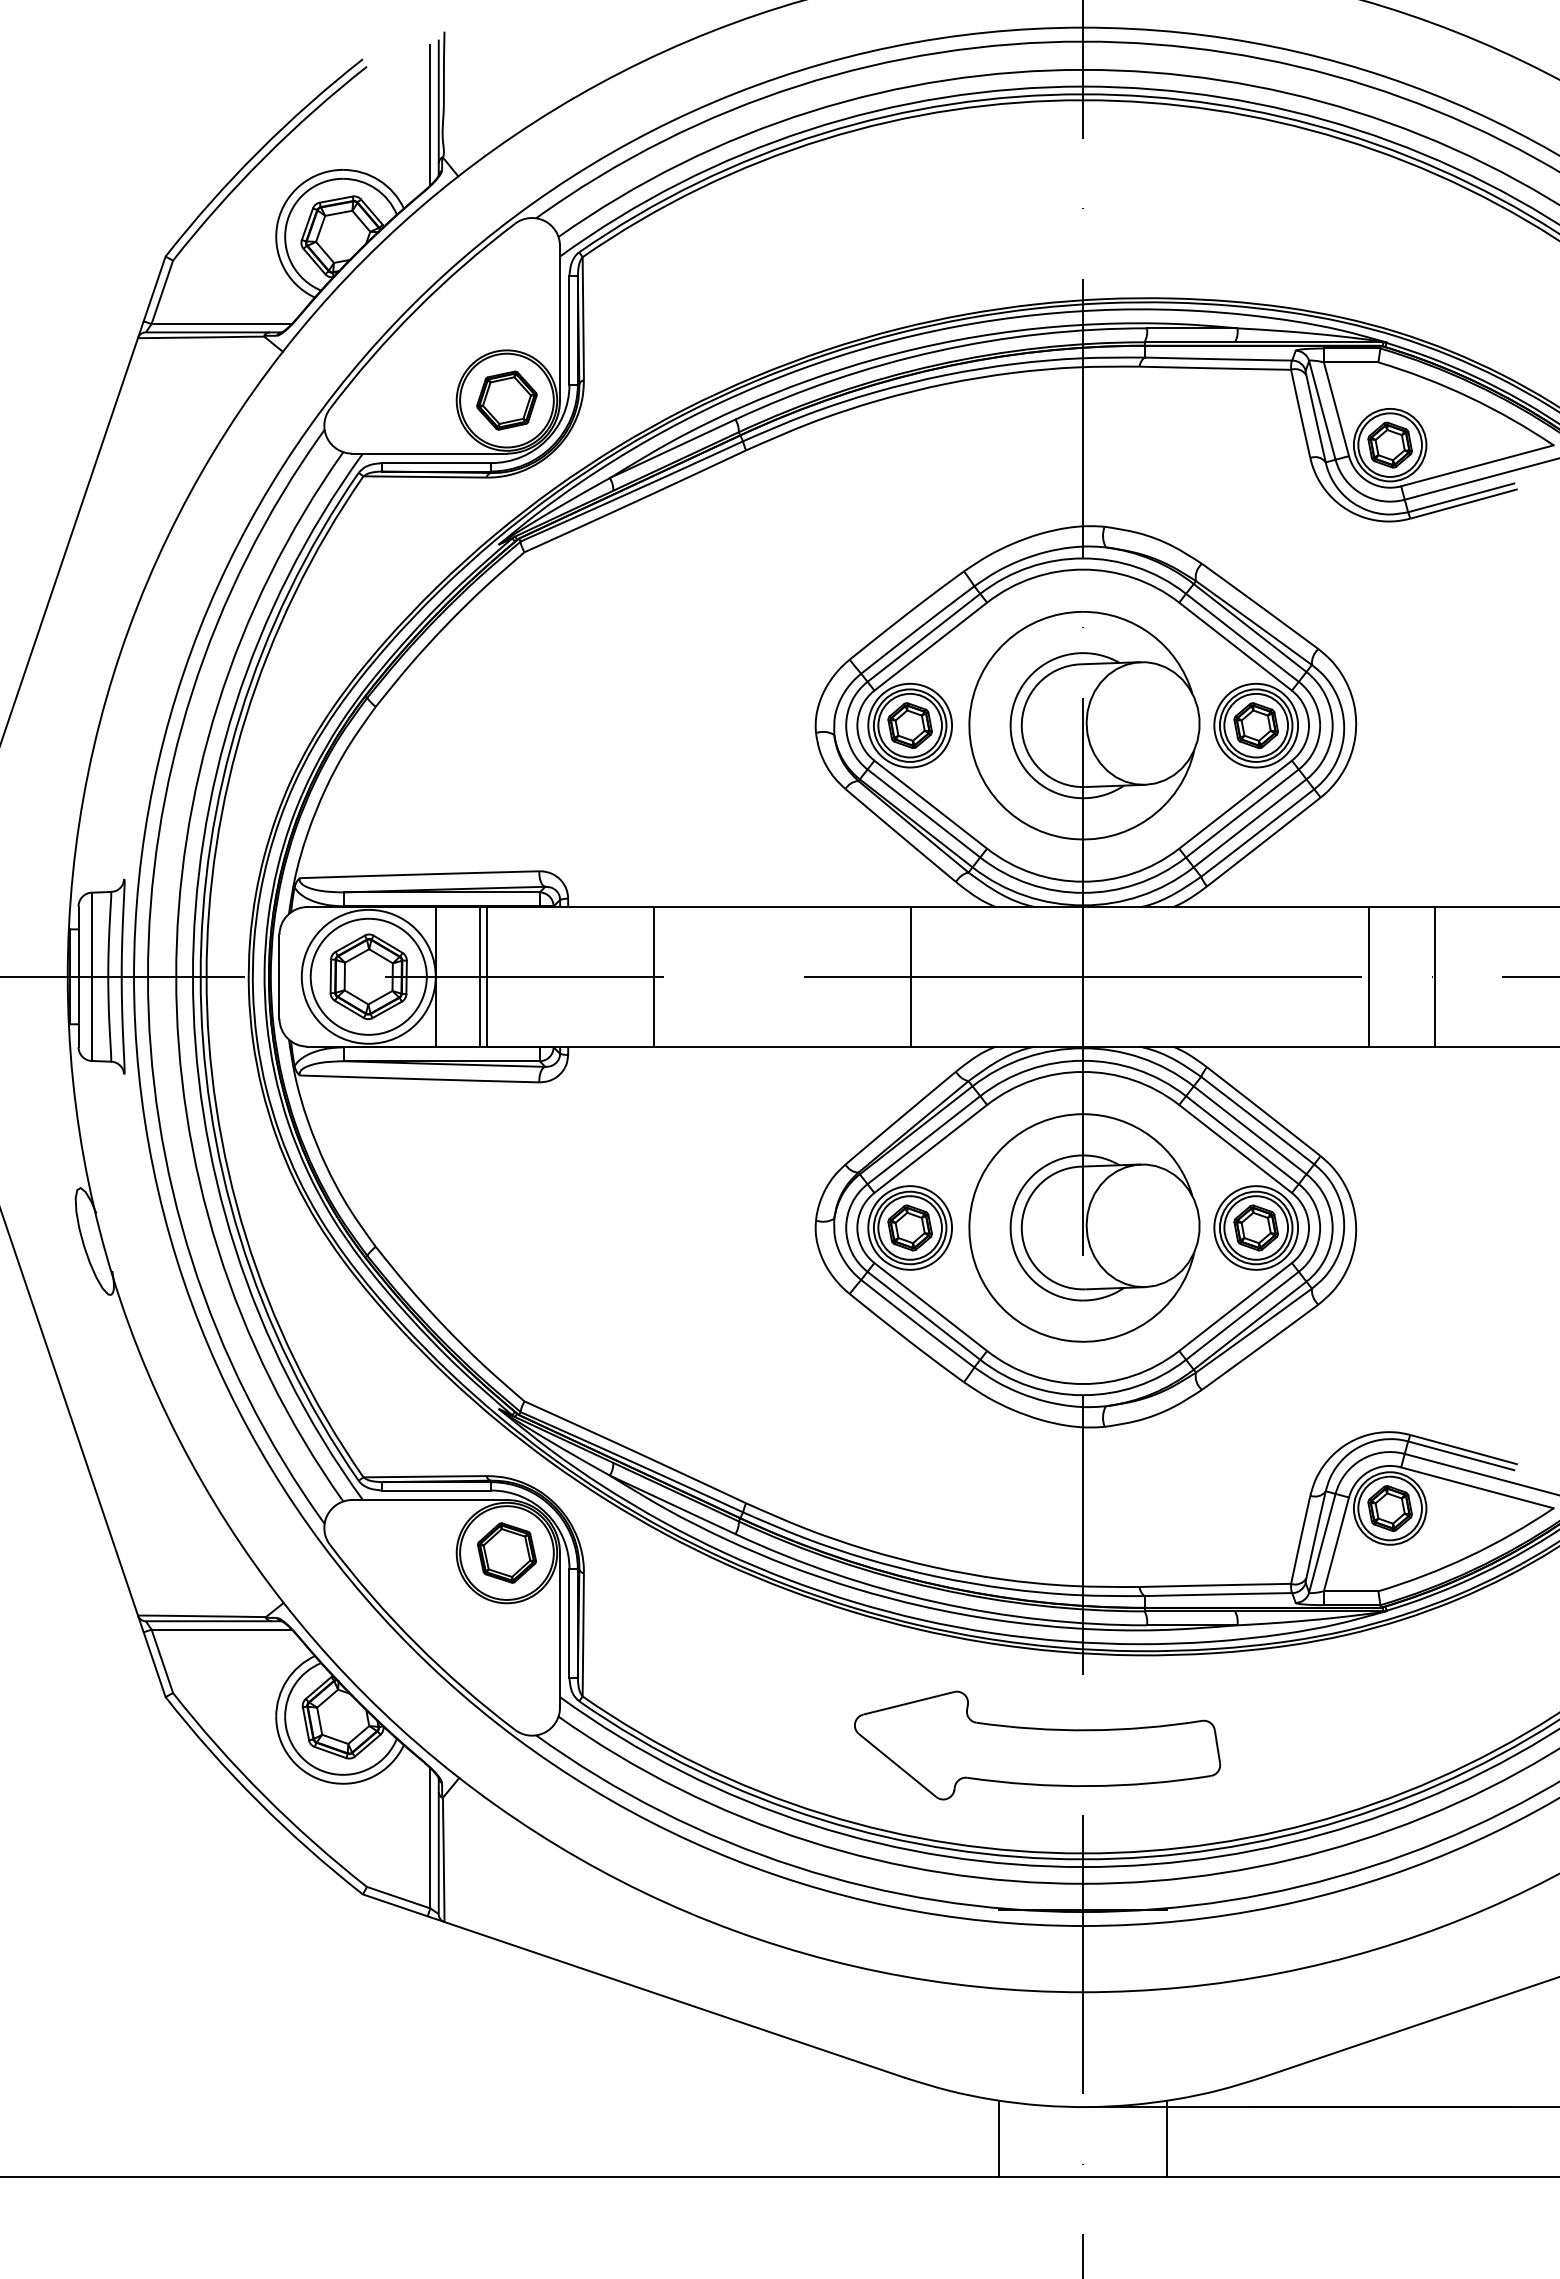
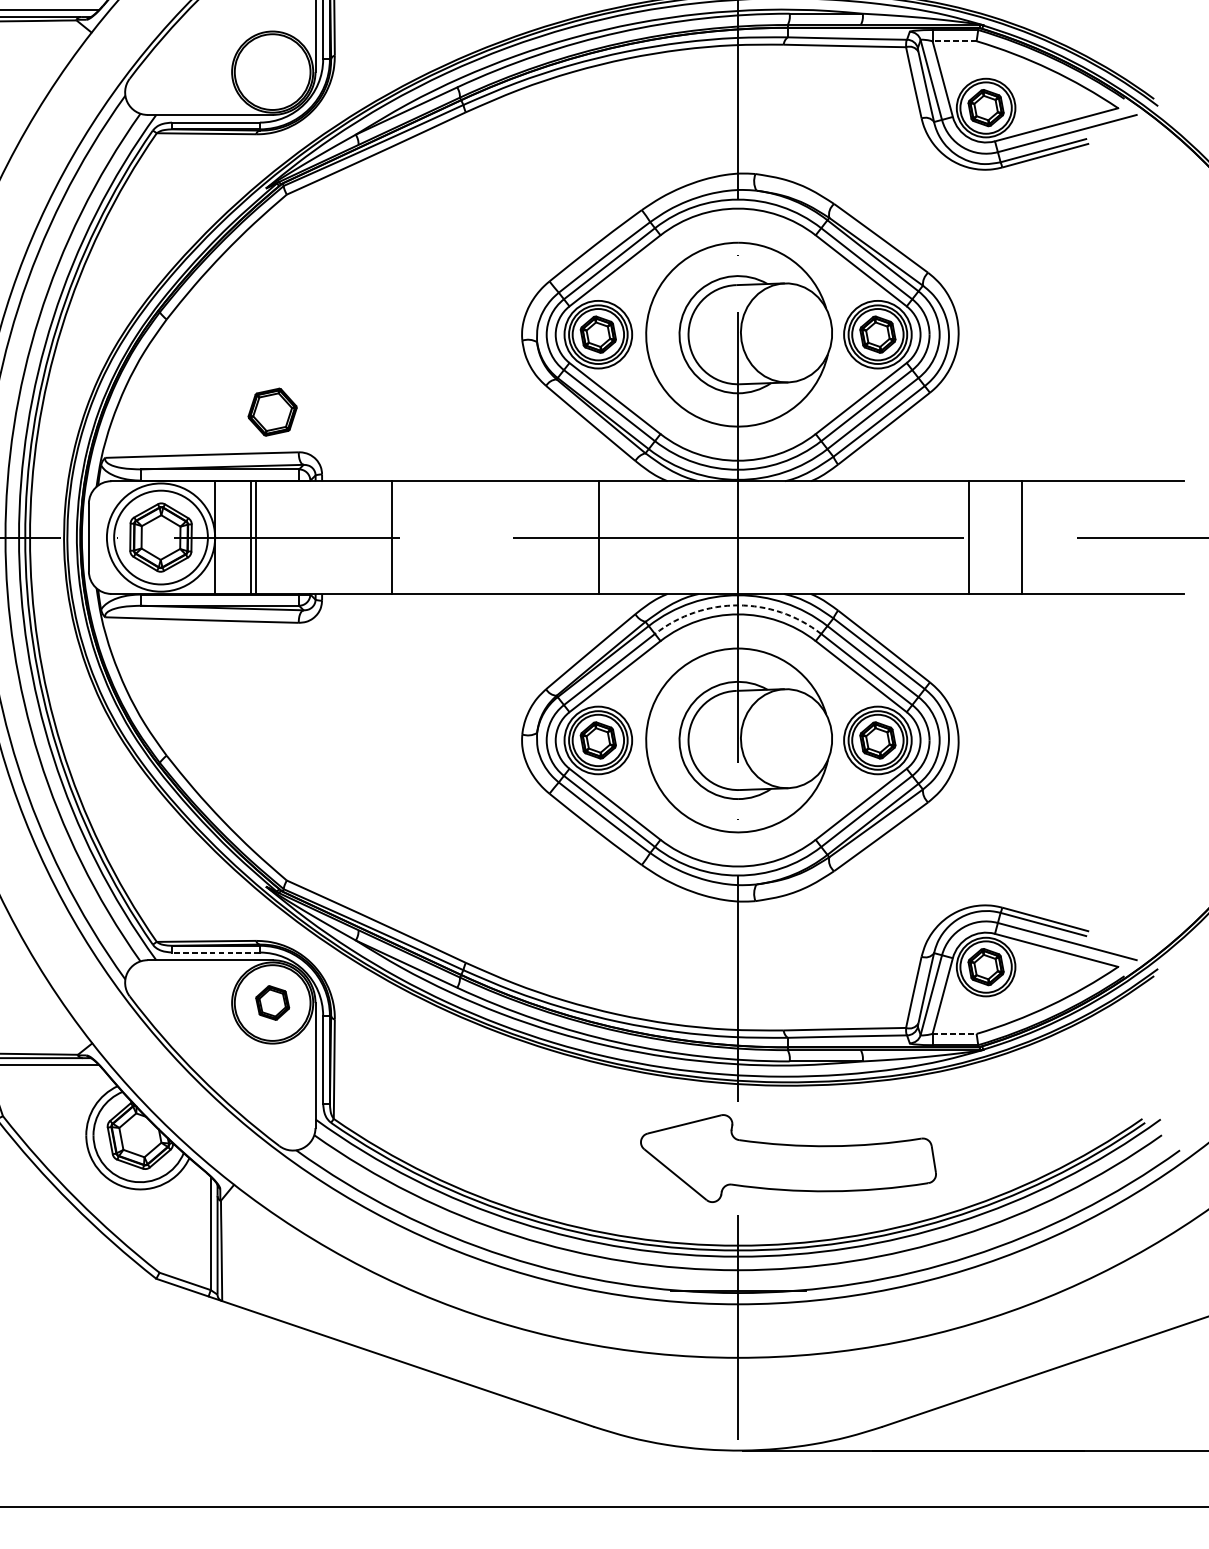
line: (1350, 362) -> (954, 41), solid -> dashed
part: (506, 400) -> (272, 412), moved
arc: (1083, 1060) -> (738, 605), solid -> dashed
line: (436, 1490) -> (215, 952), solid -> dashed
part: (506, 1552) -> (272, 1002), size x0.7
line: (1351, 1591) -> (954, 1034), solid -> dashed
part: (1037, 1745) -> (788, 1158), moved
line: (999, 2138) -> (670, 1475), removed
line: (1166, 2138) -> (805, 1475), removed

